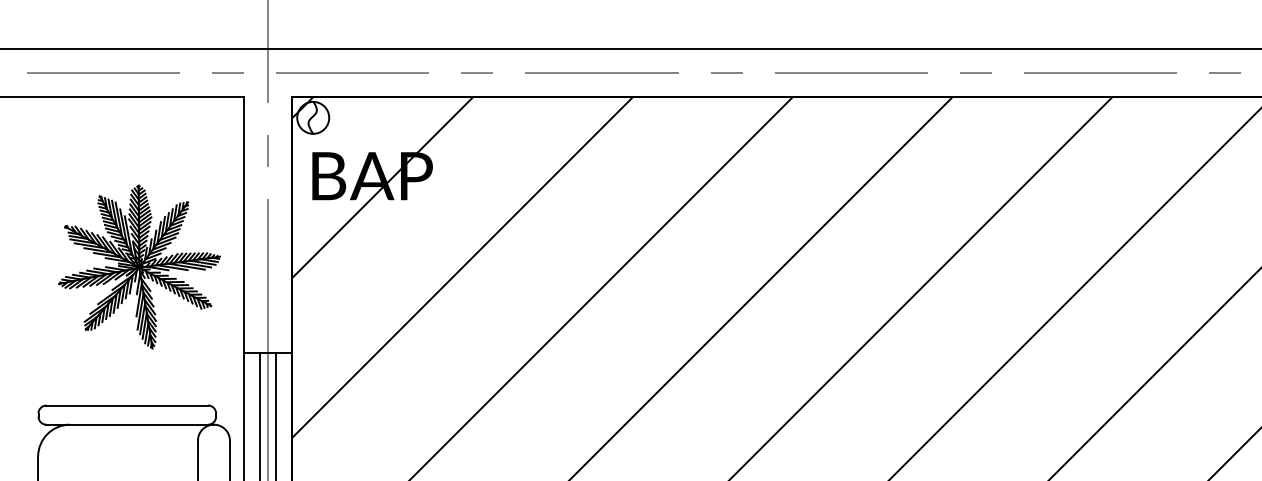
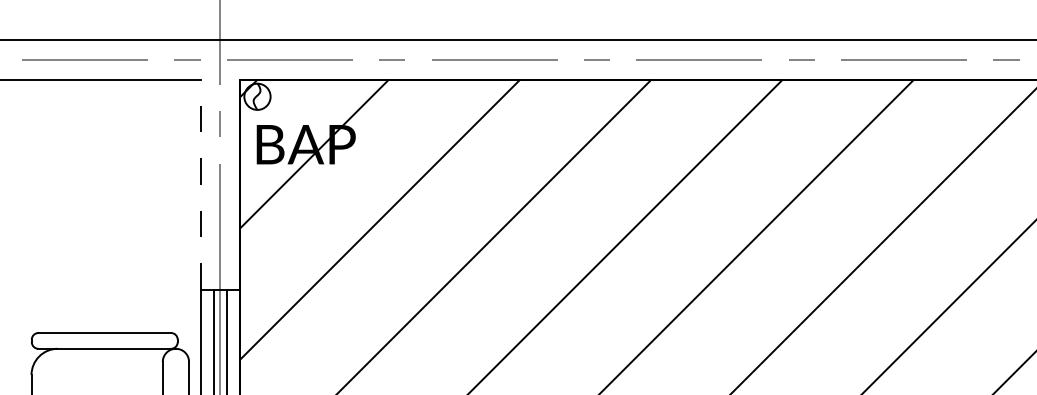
line: (243, 224) -> (200, 184), solid -> dashed
part: (139, 266) -> (114, 218), removed

